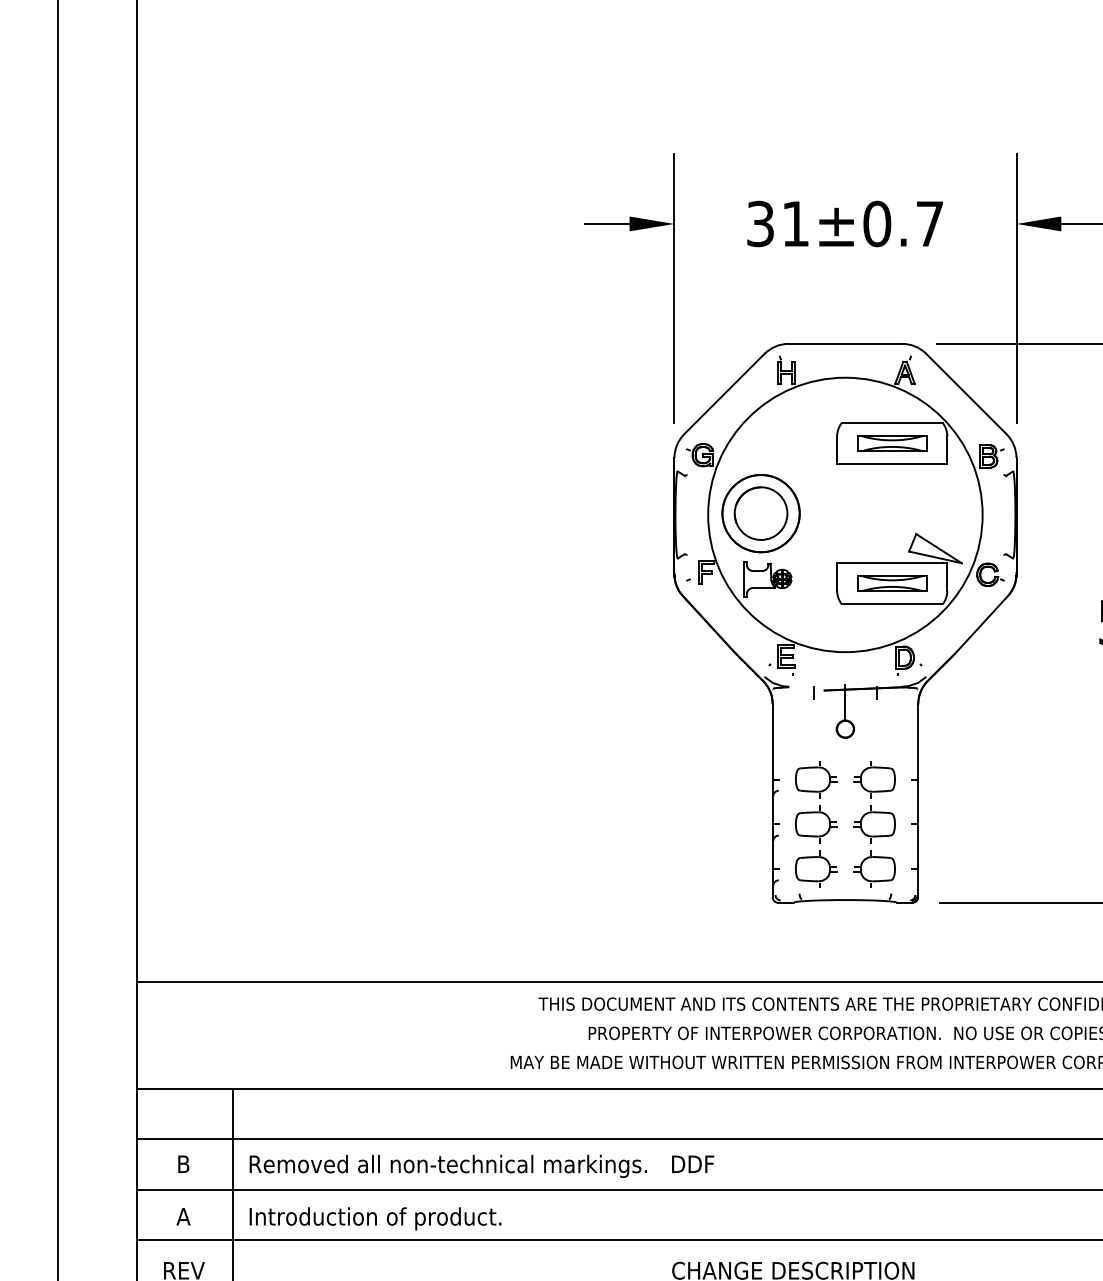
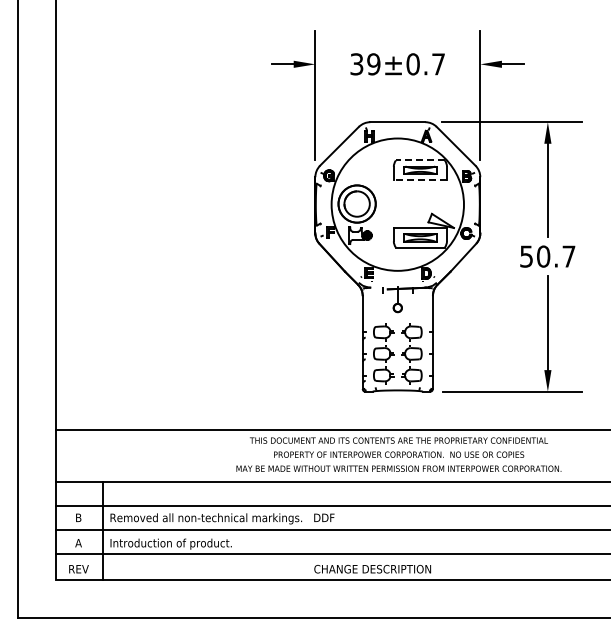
text: (795, 224) -> (373, 64), 31±0.7 -> 39±0.7
line: (890, 423) -> (419, 160), solid -> dashed
line: (892, 464) -> (420, 180), solid -> dashed

